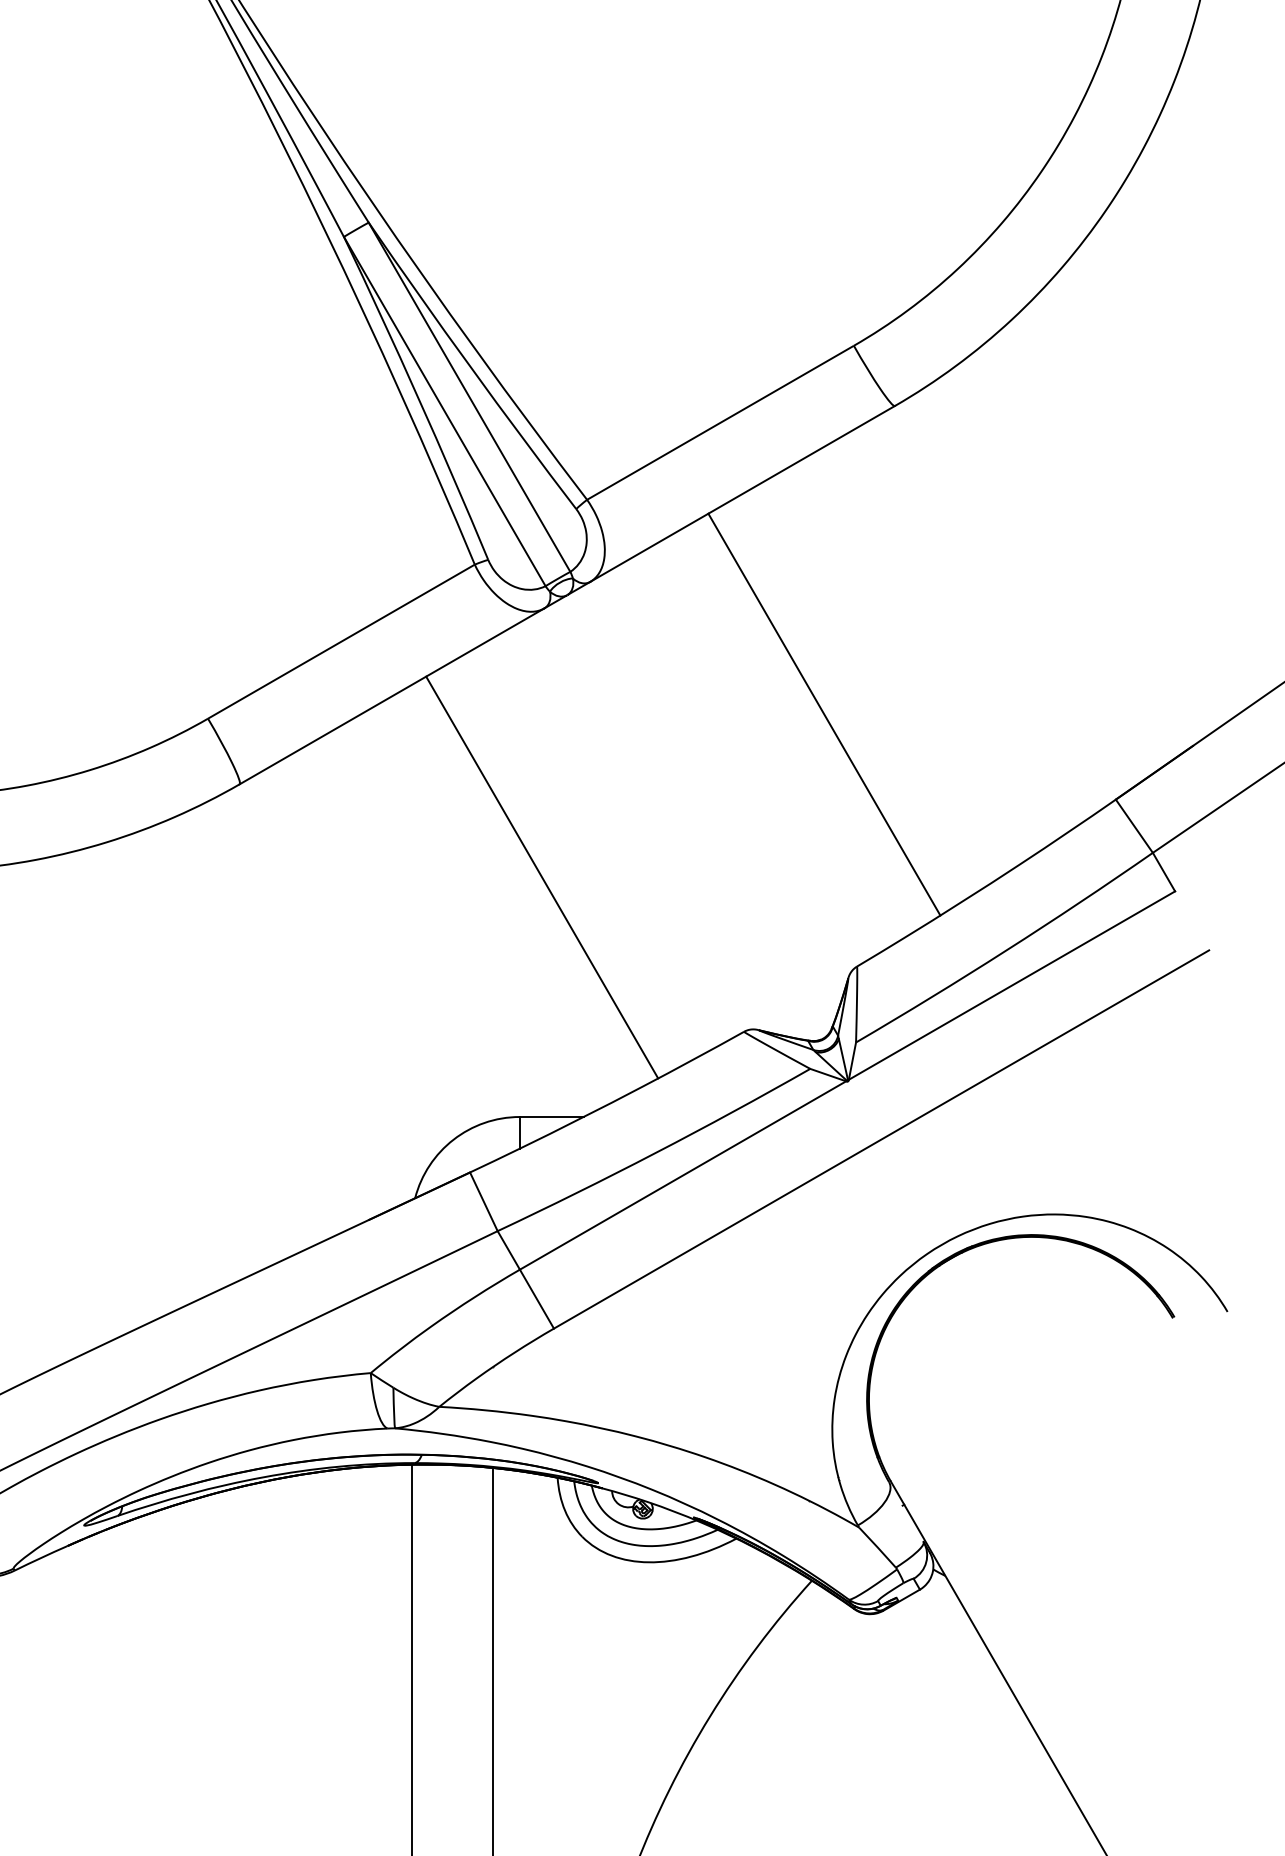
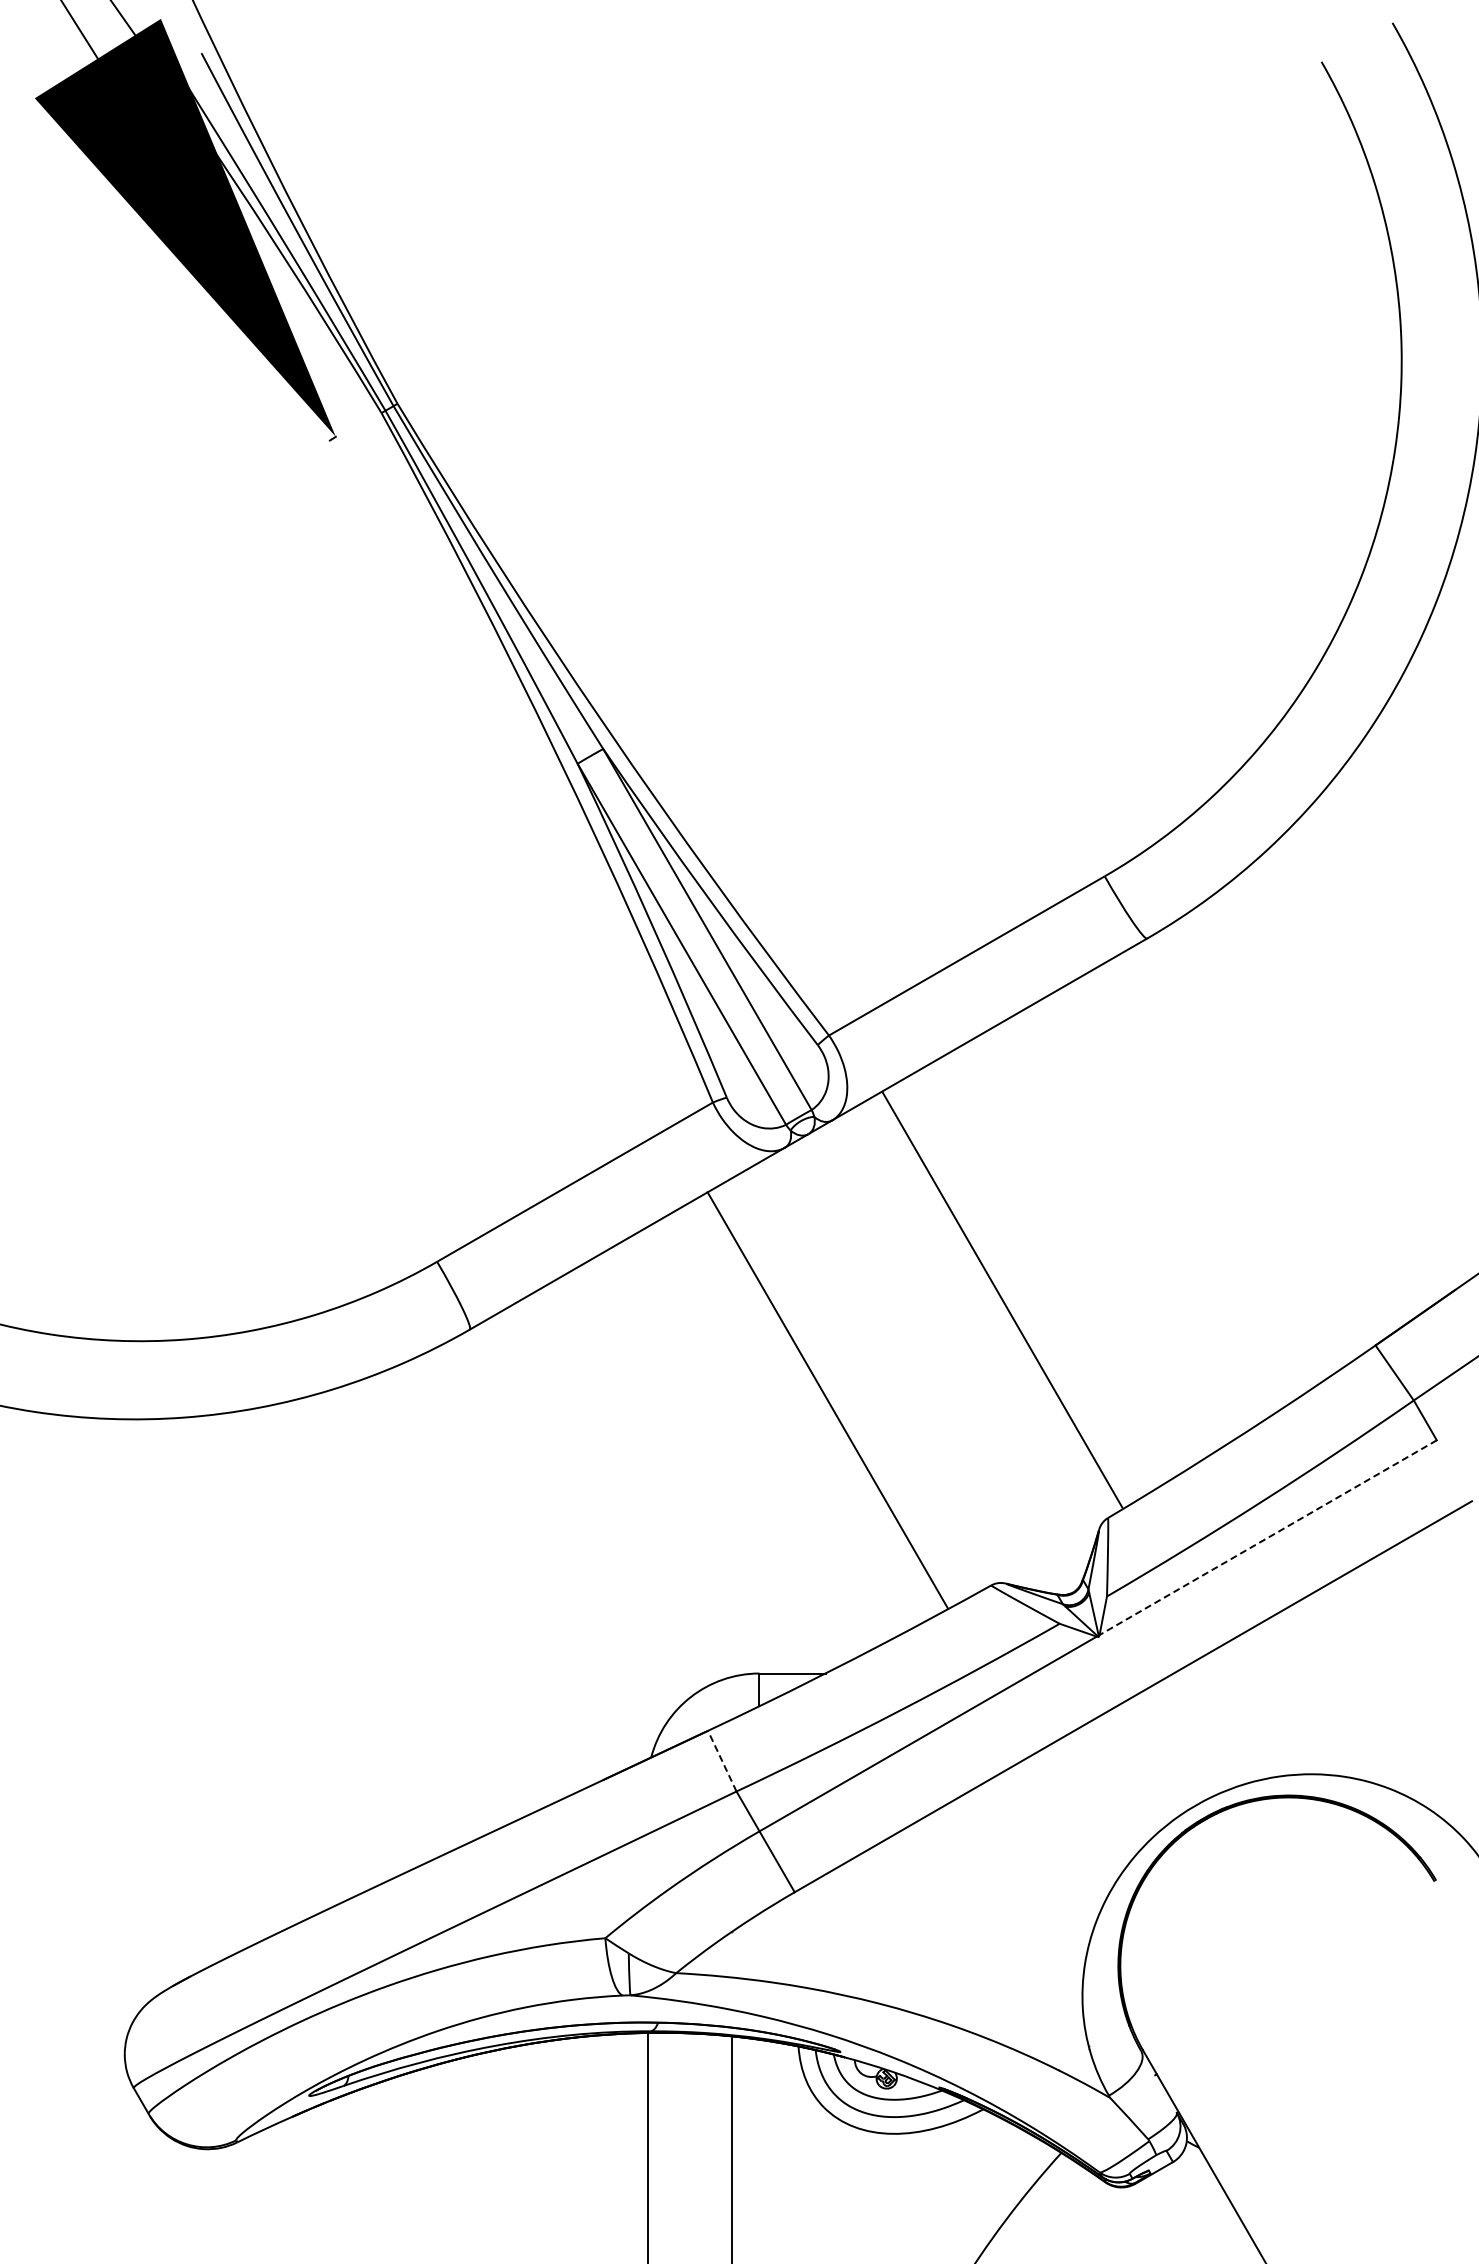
line: (824, 714) -> (1002, 1299), moved
line: (542, 877) -> (827, 1399), moved
line: (1012, 985) -> (1268, 1537), solid -> dashed
line: (484, 1202) -> (722, 1761), solid -> dashed

